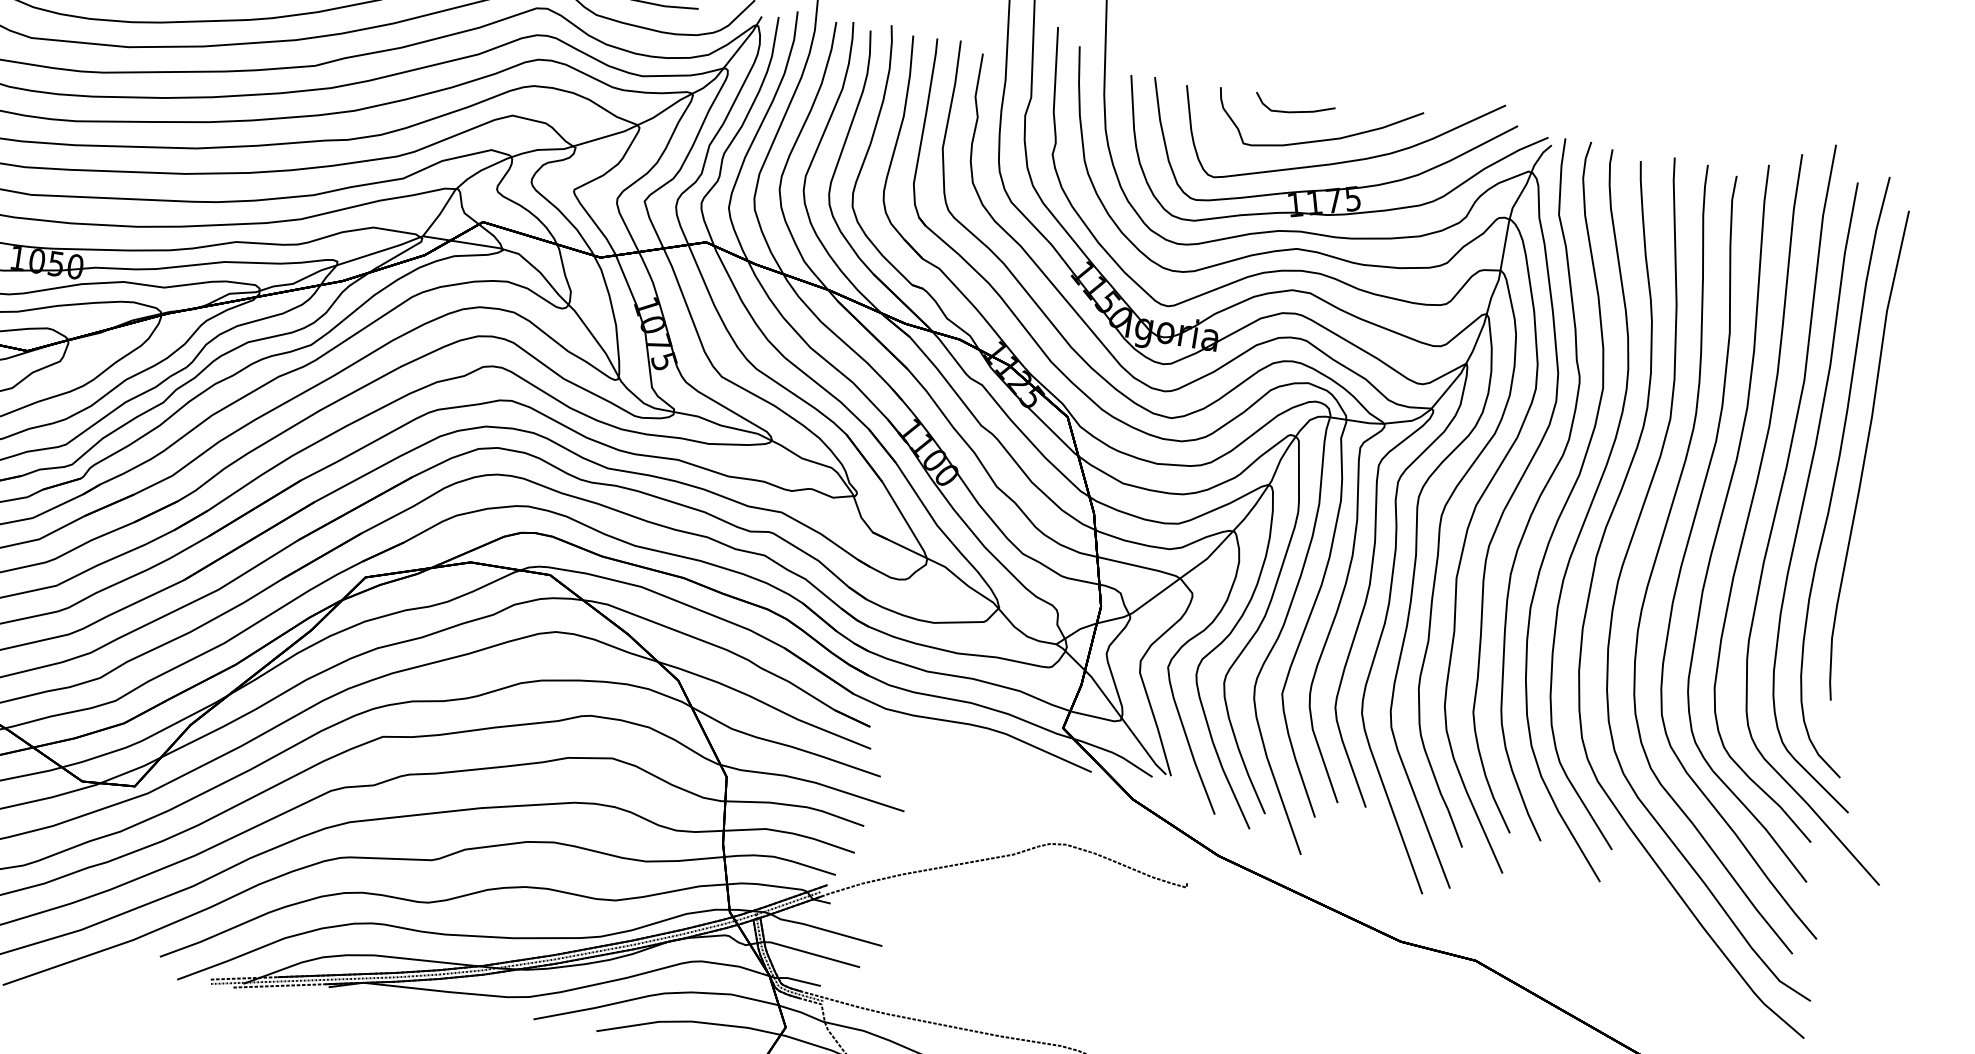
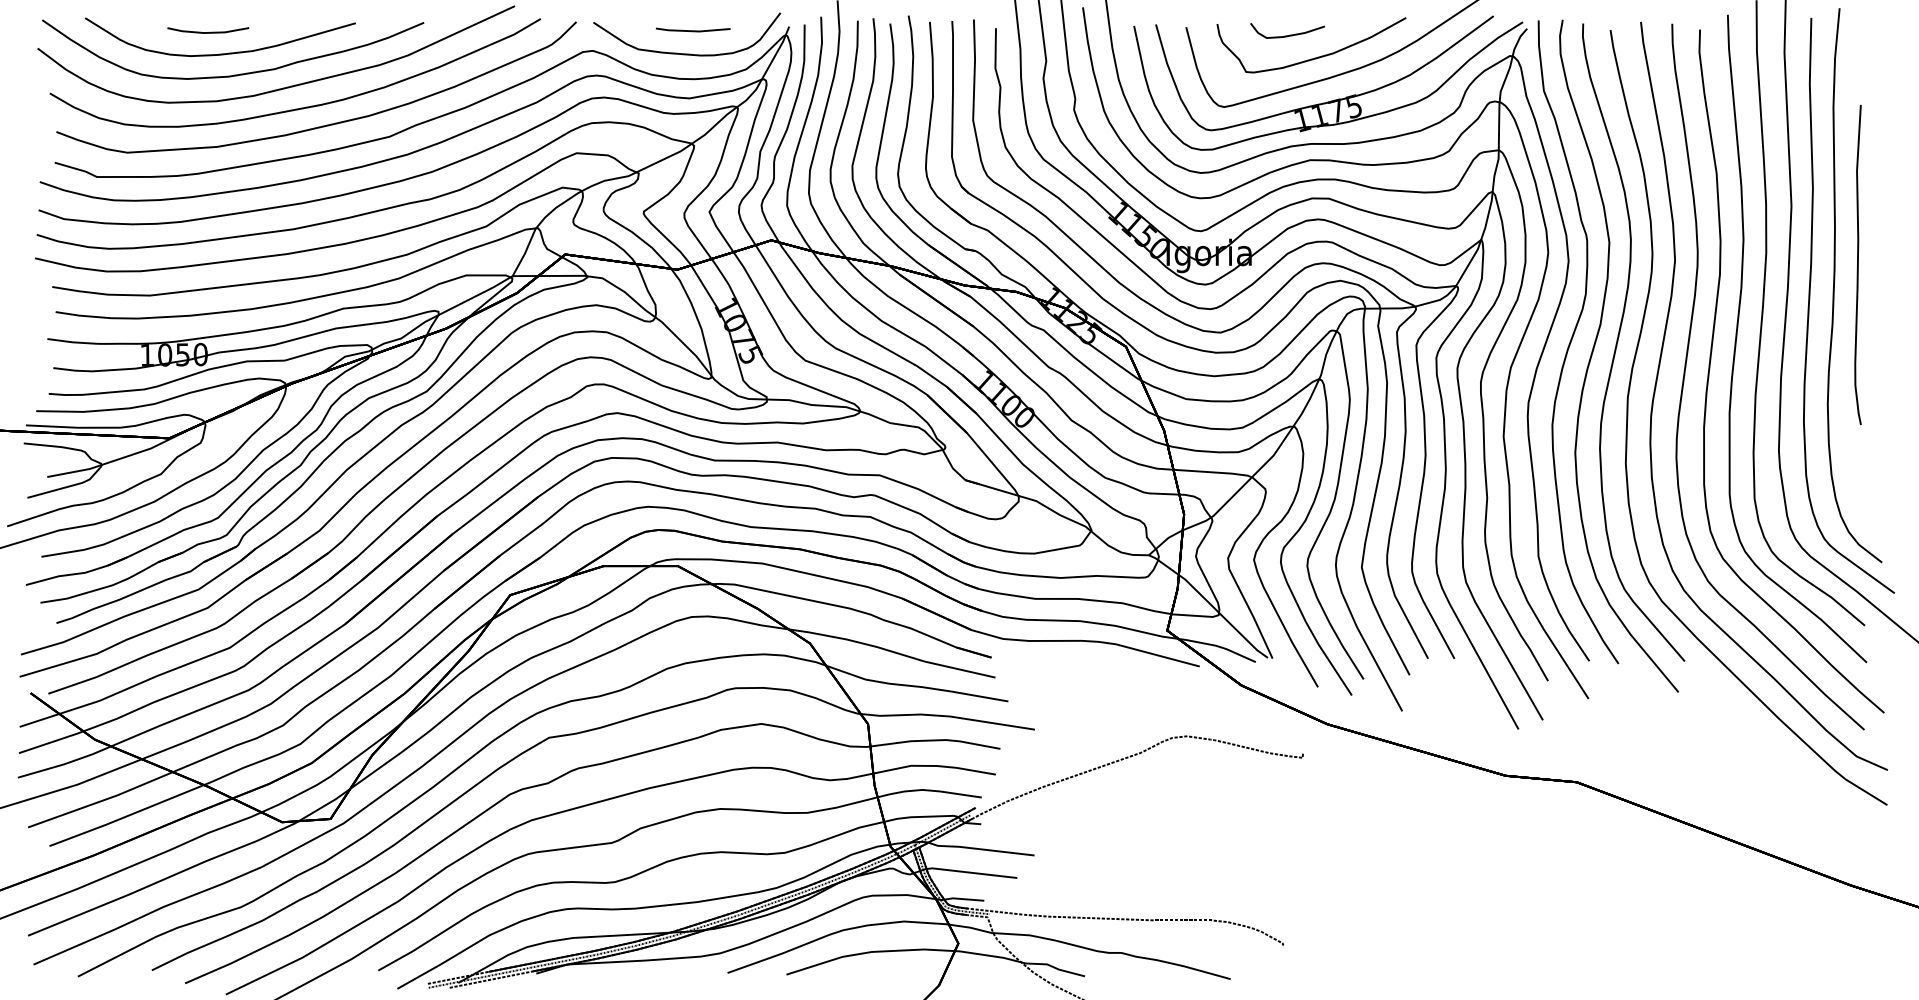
part: (1865, 454) -> (1857, 264), size x0.7

